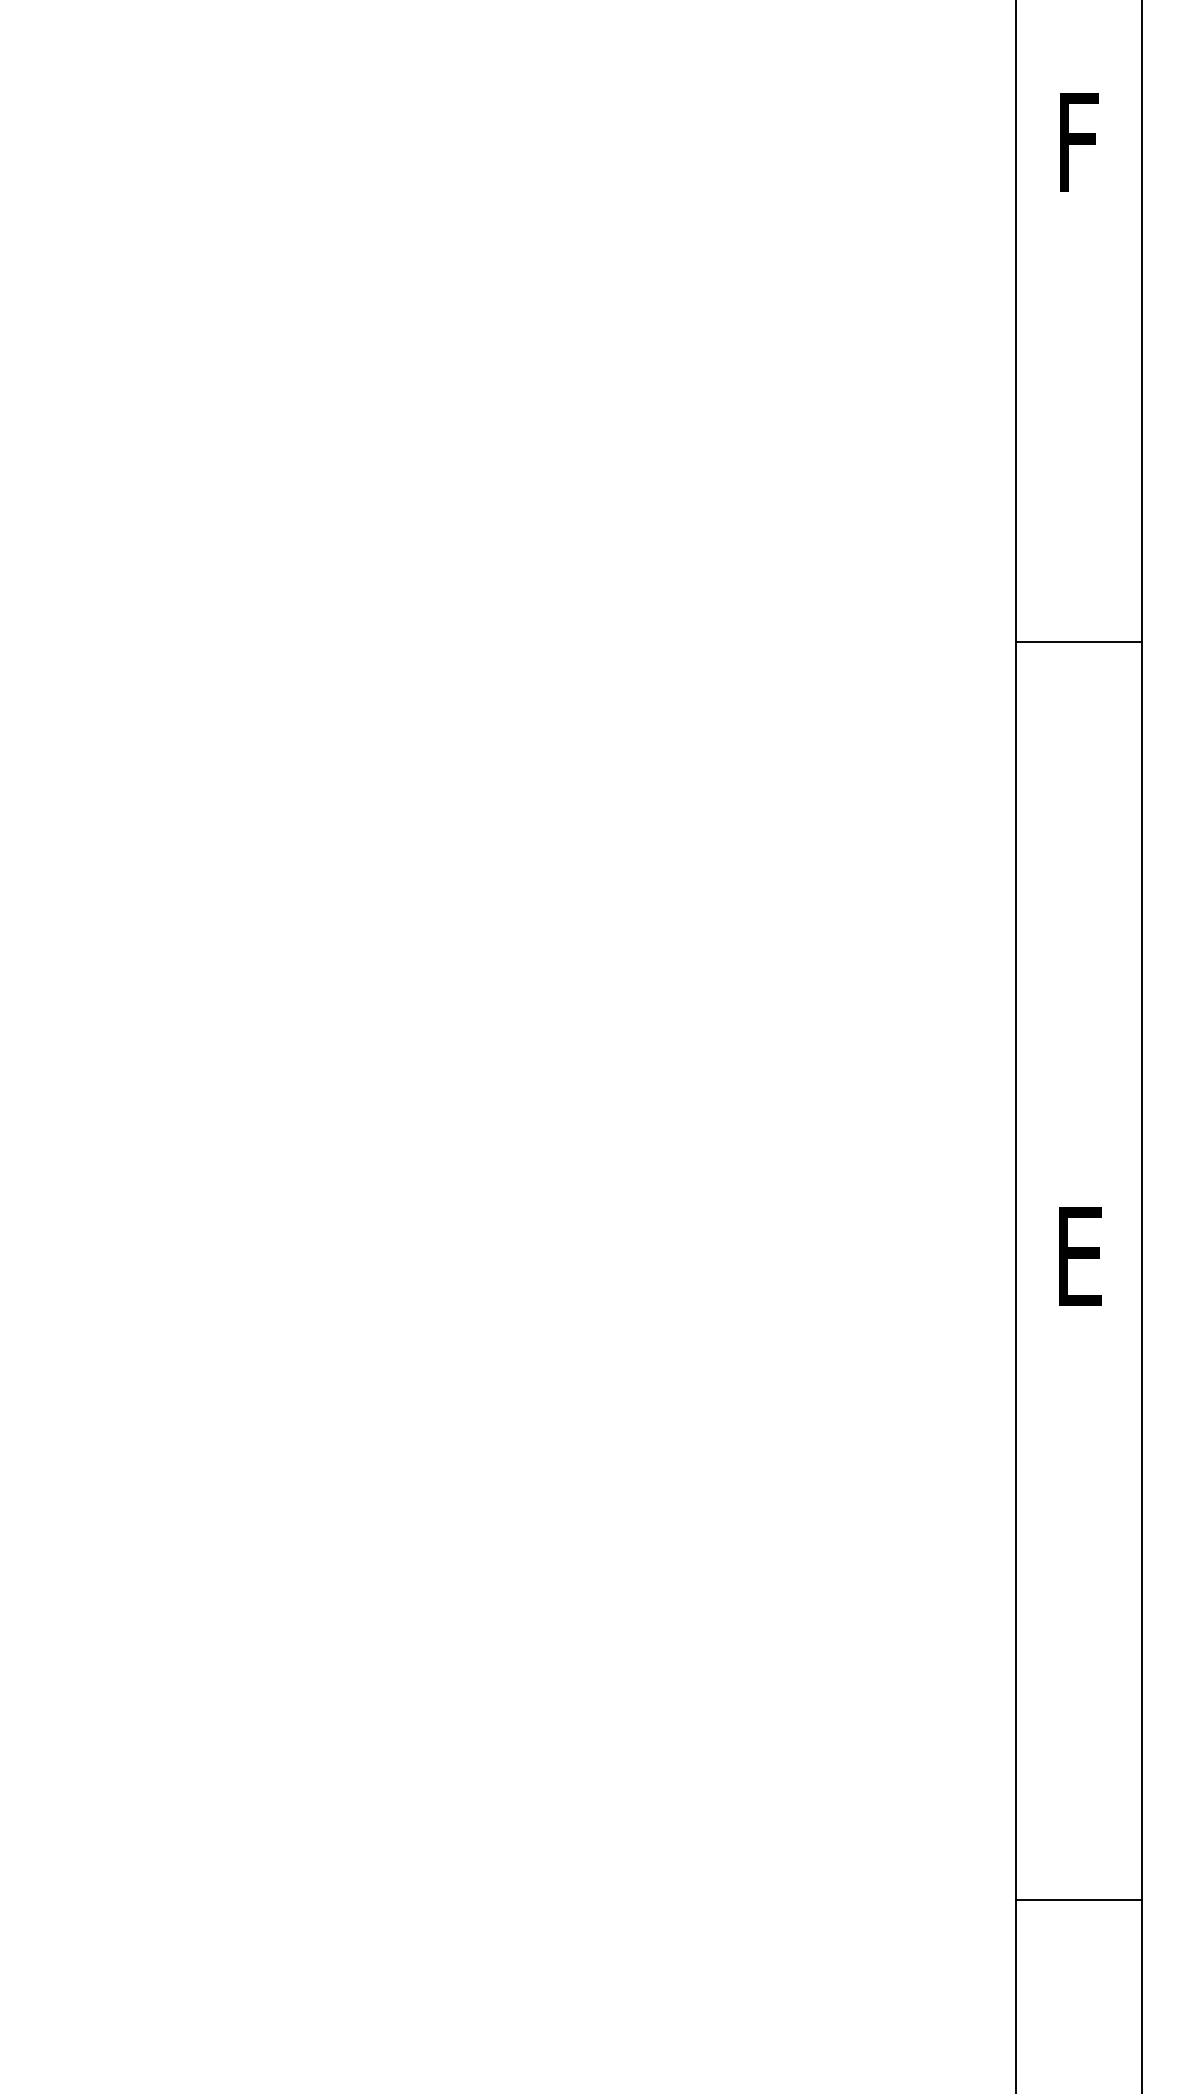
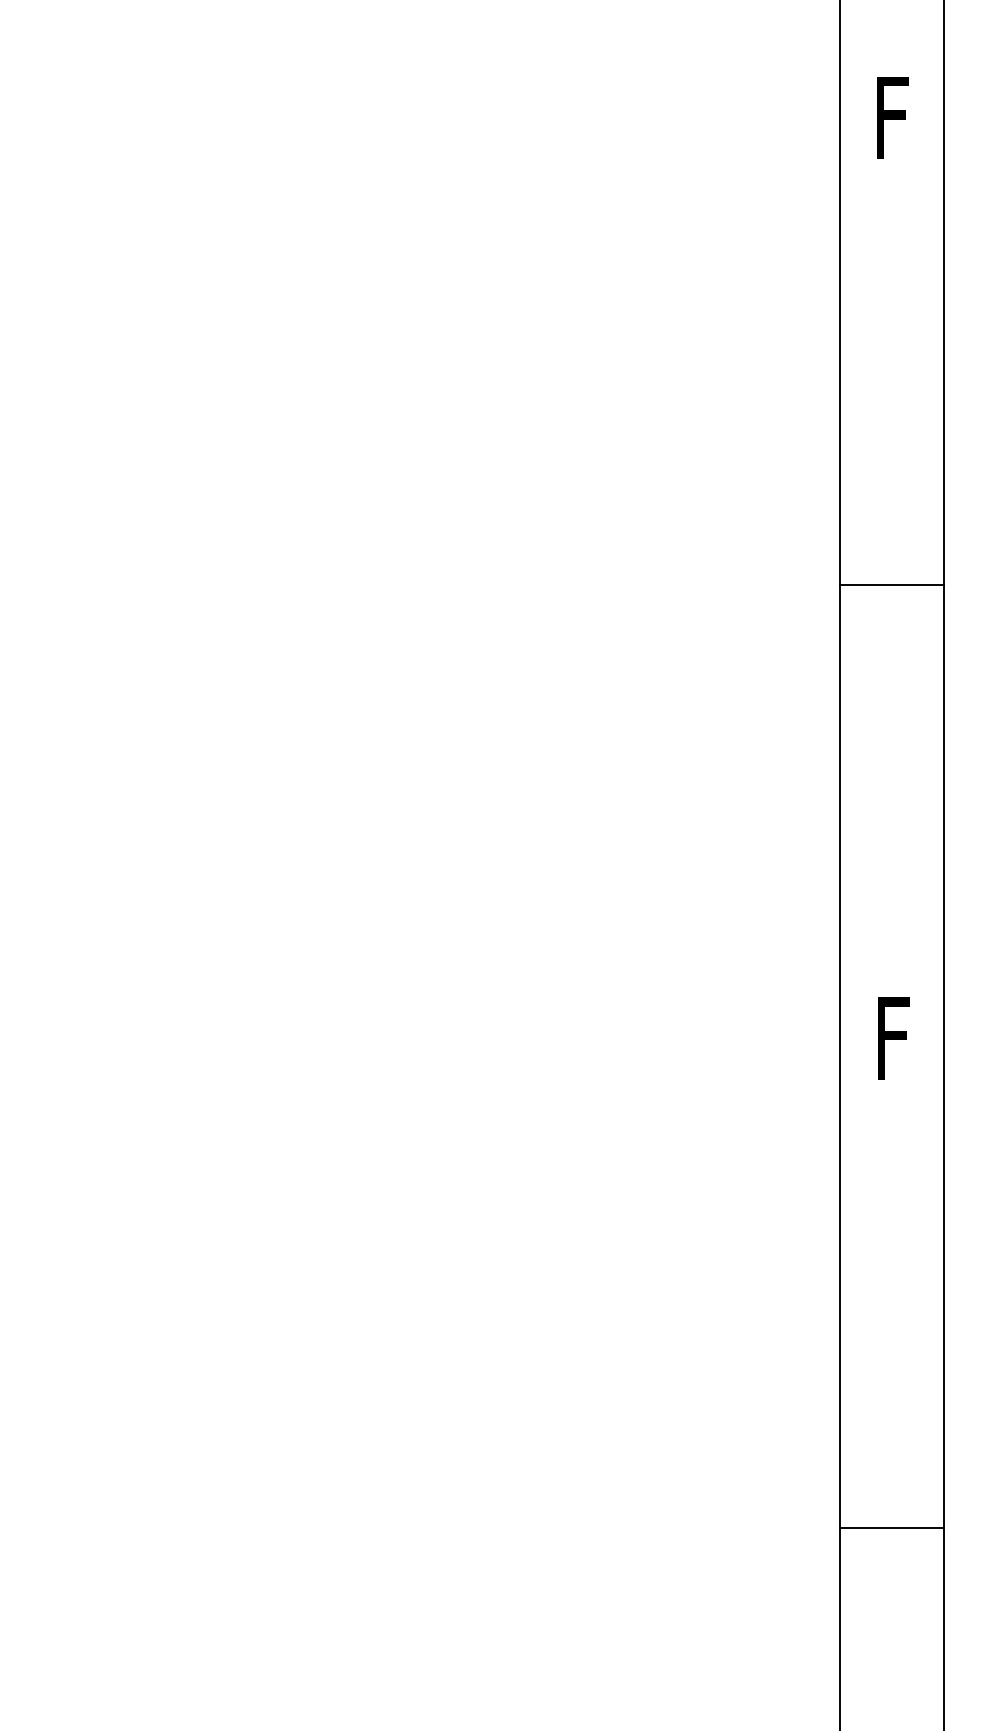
line: (1078, 641) -> (891, 585), moved
text: (1079, 1256) -> (892, 1038), E -> F
line: (1078, 1899) -> (891, 1527), moved

